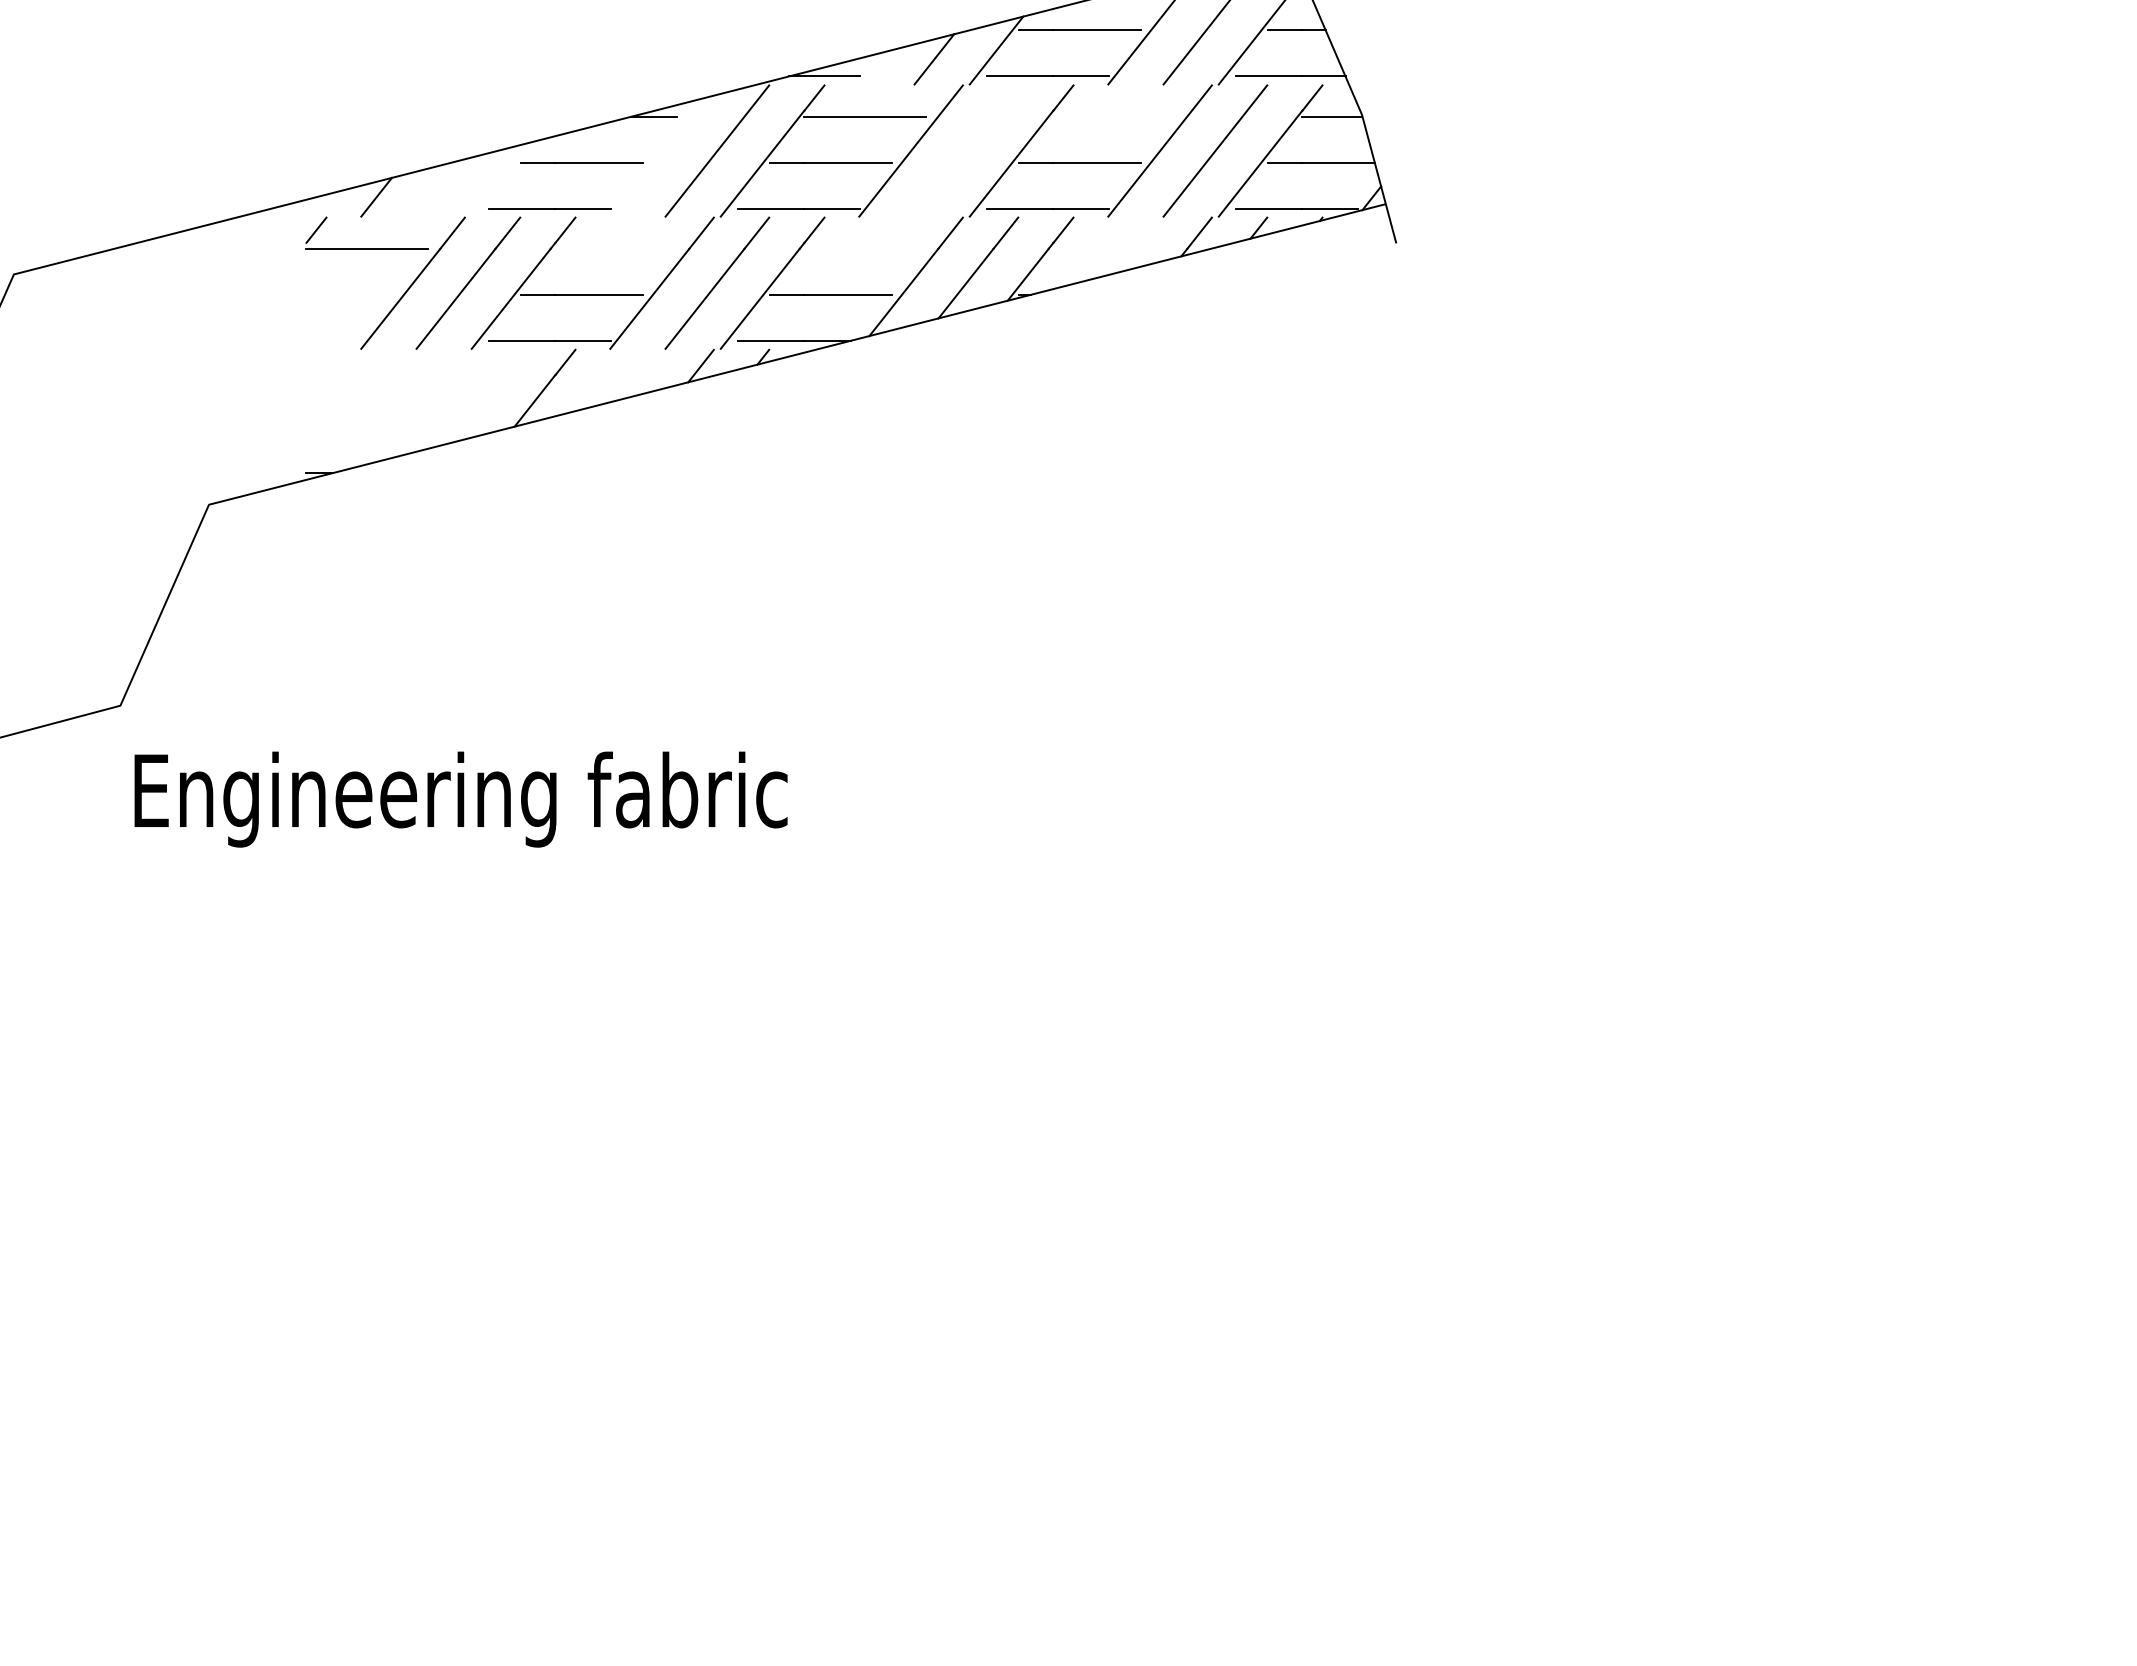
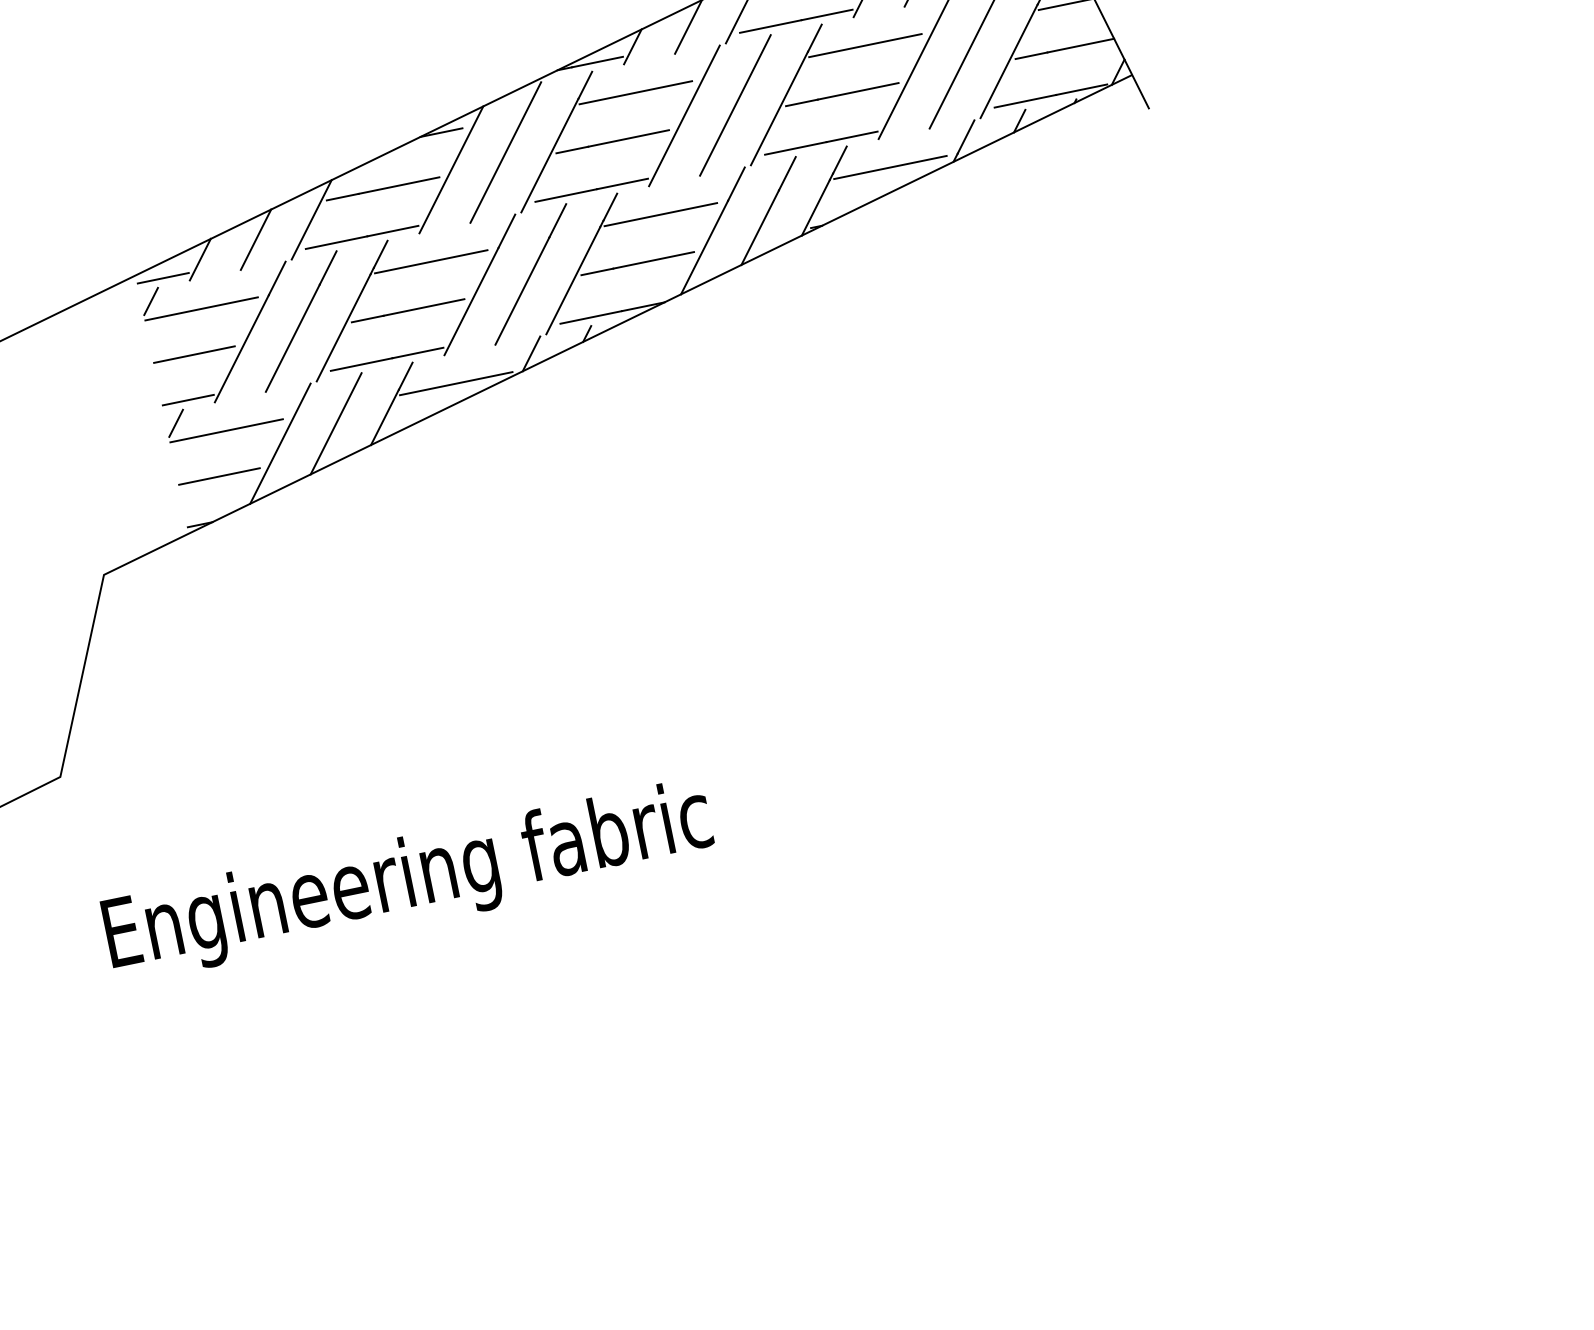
line: (872, 67) -> (633, 46), added
line: (1114, 116) -> (865, 45), added
line: (966, 150) -> (735, 104), added
line: (656, 157) -> (450, 170), added
line: (500, 179) -> (311, 219), added
line: (438, 188) -> (255, 239), added
line: (333, 208) -> (162, 278), added
line: (616, 248) -> (431, 261), added
line: (865, 248) -> (660, 214), added
line: (1114, 248) -> (890, 167), added
line: (349, 294) -> (193, 354), added
line: (333, 340) -> (187, 399), added
line: (316, 362) -> (176, 423), added
line: (367, 380) -> (226, 430), added
line: (616, 380) -> (456, 383), added
line: (482, 396) -> (335, 423), added
line: (420, 405) -> (280, 443), added
line: (349, 427) -> (218, 477), added
text: (460, 799) -> (408, 881), moved

